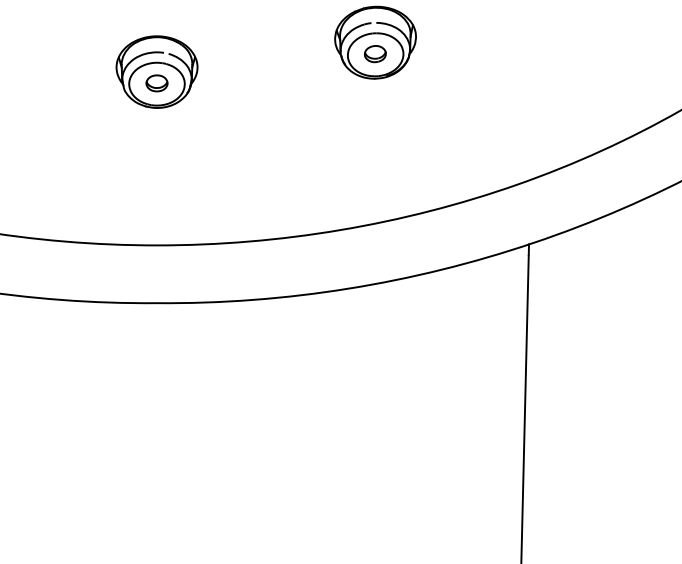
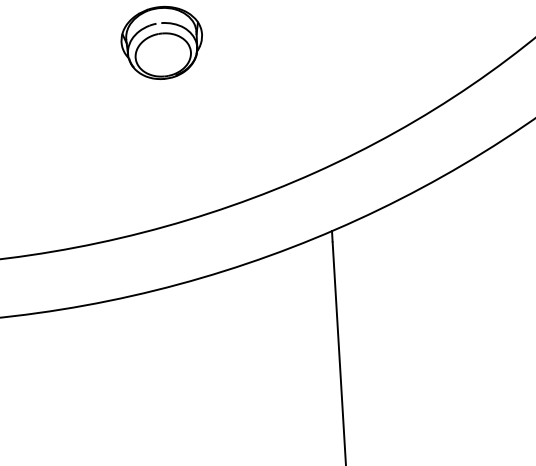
part: (374, 54) -> (162, 54), removed

